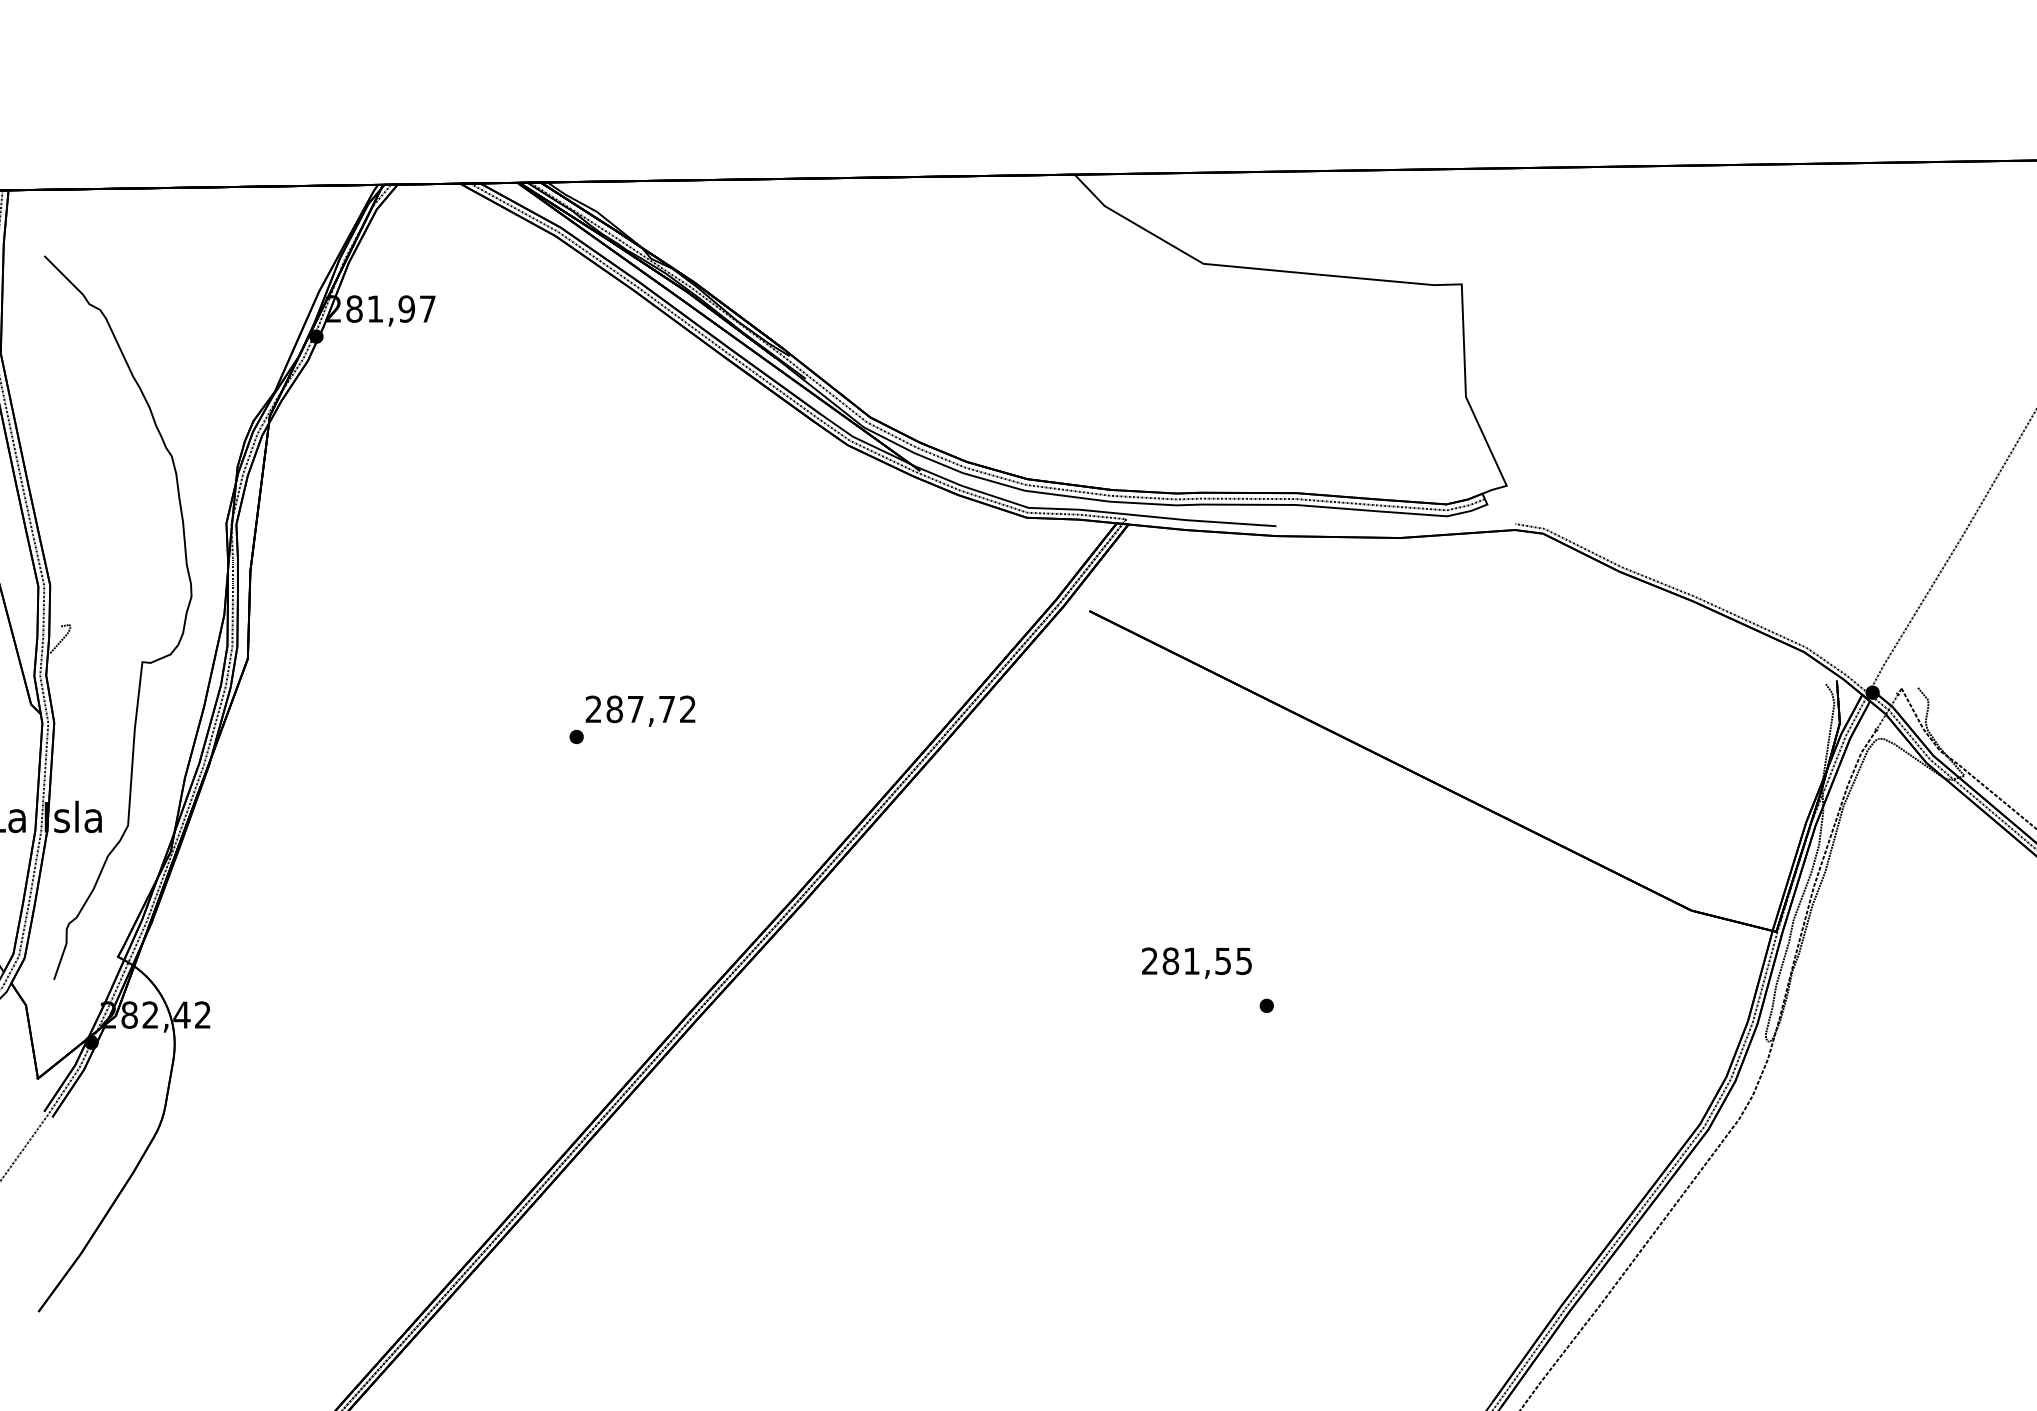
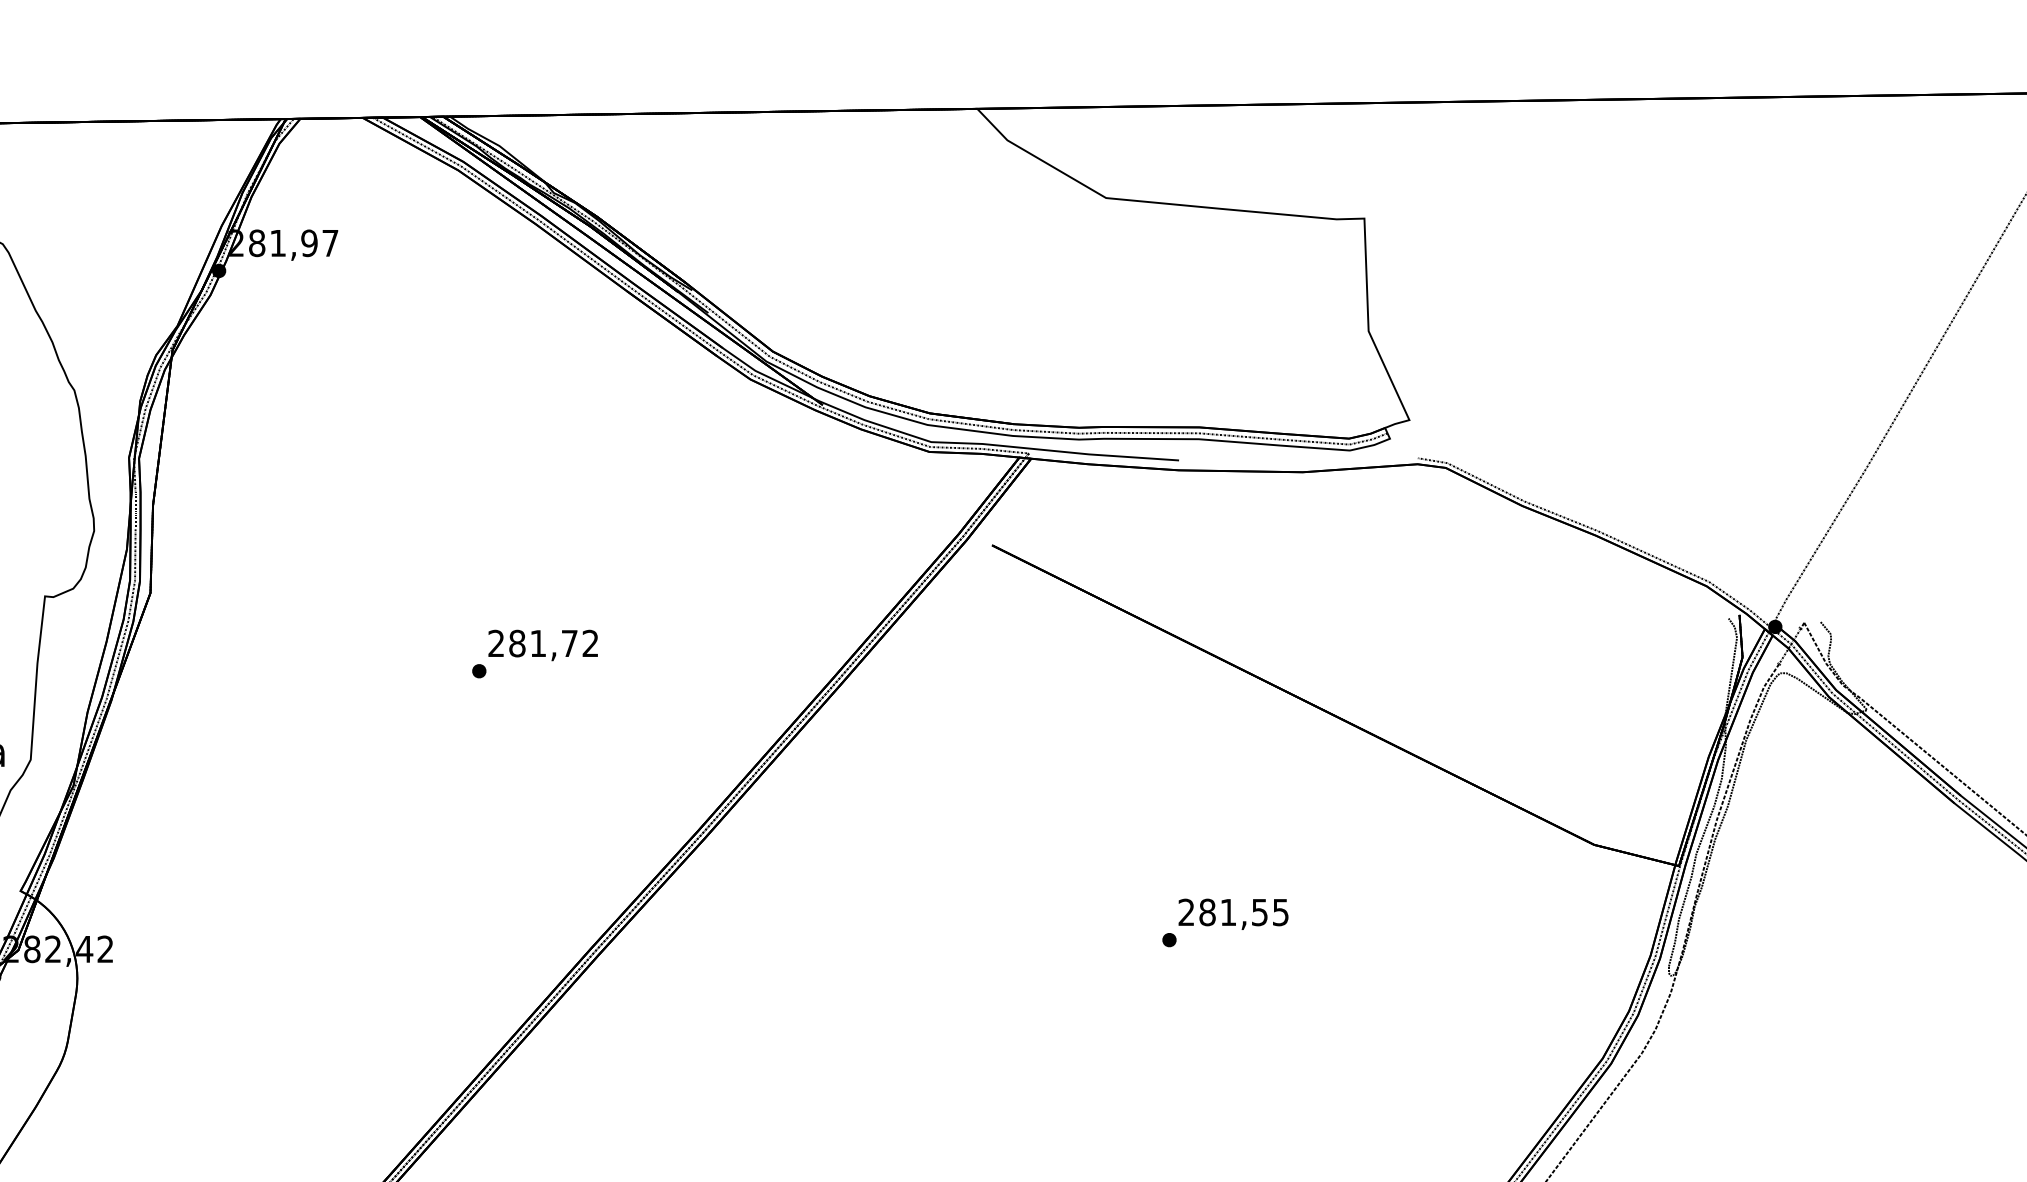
text: (635, 709) -> (538, 643), 287,72 -> 281,72
text: (1196, 962) -> (1233, 913), moved

